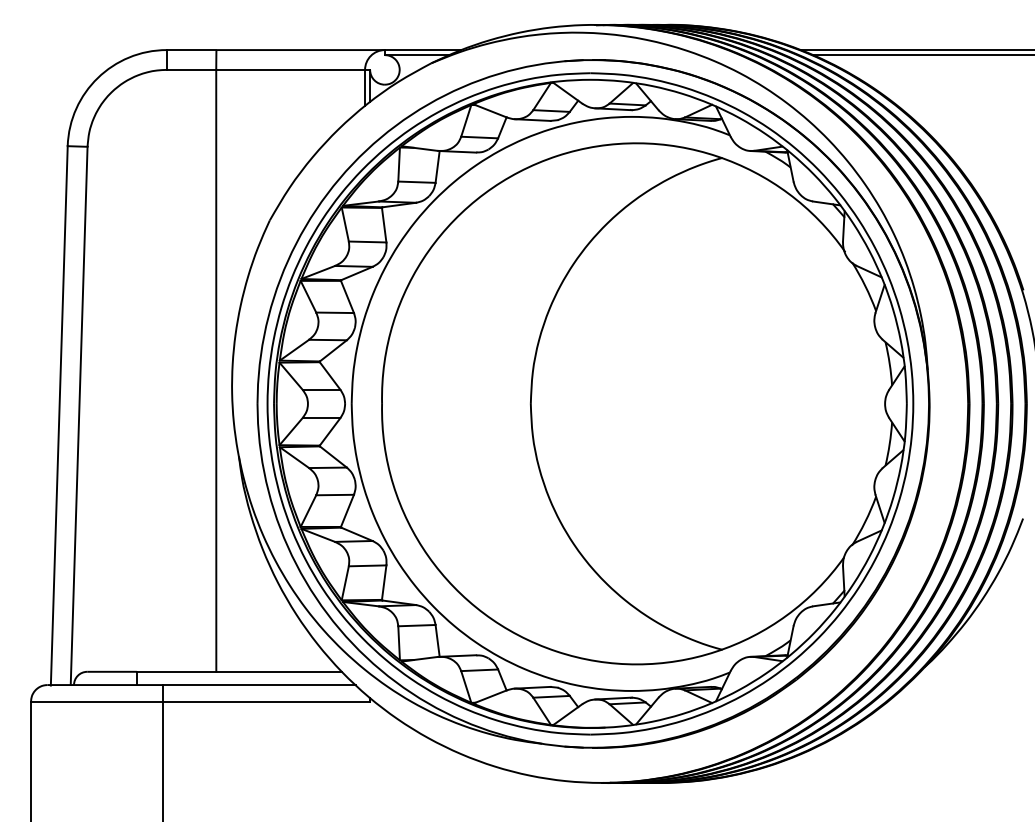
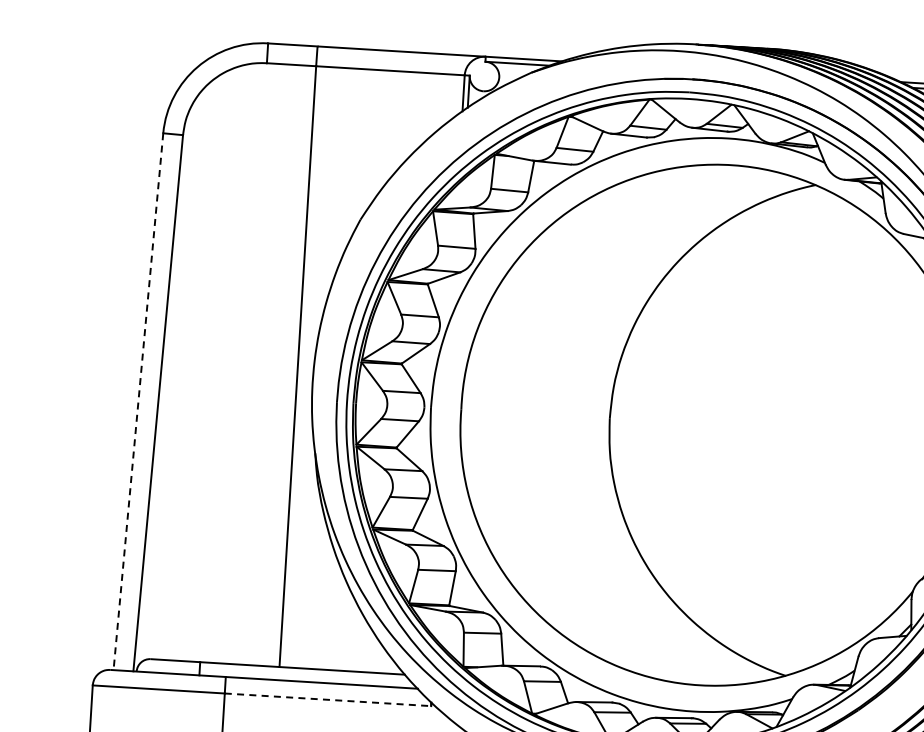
line: (59, 415) -> (138, 401), solid -> dashed
line: (267, 701) -> (328, 699), solid -> dashed

